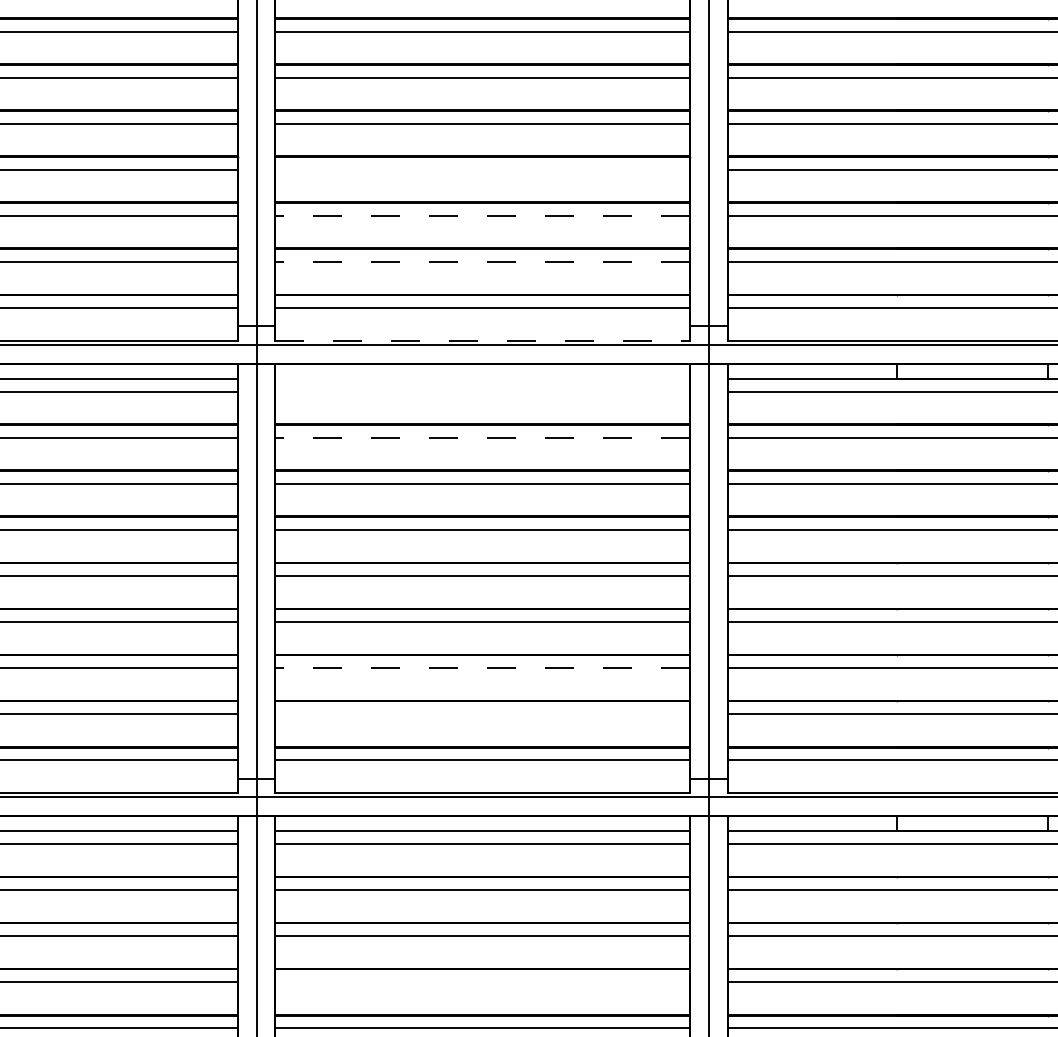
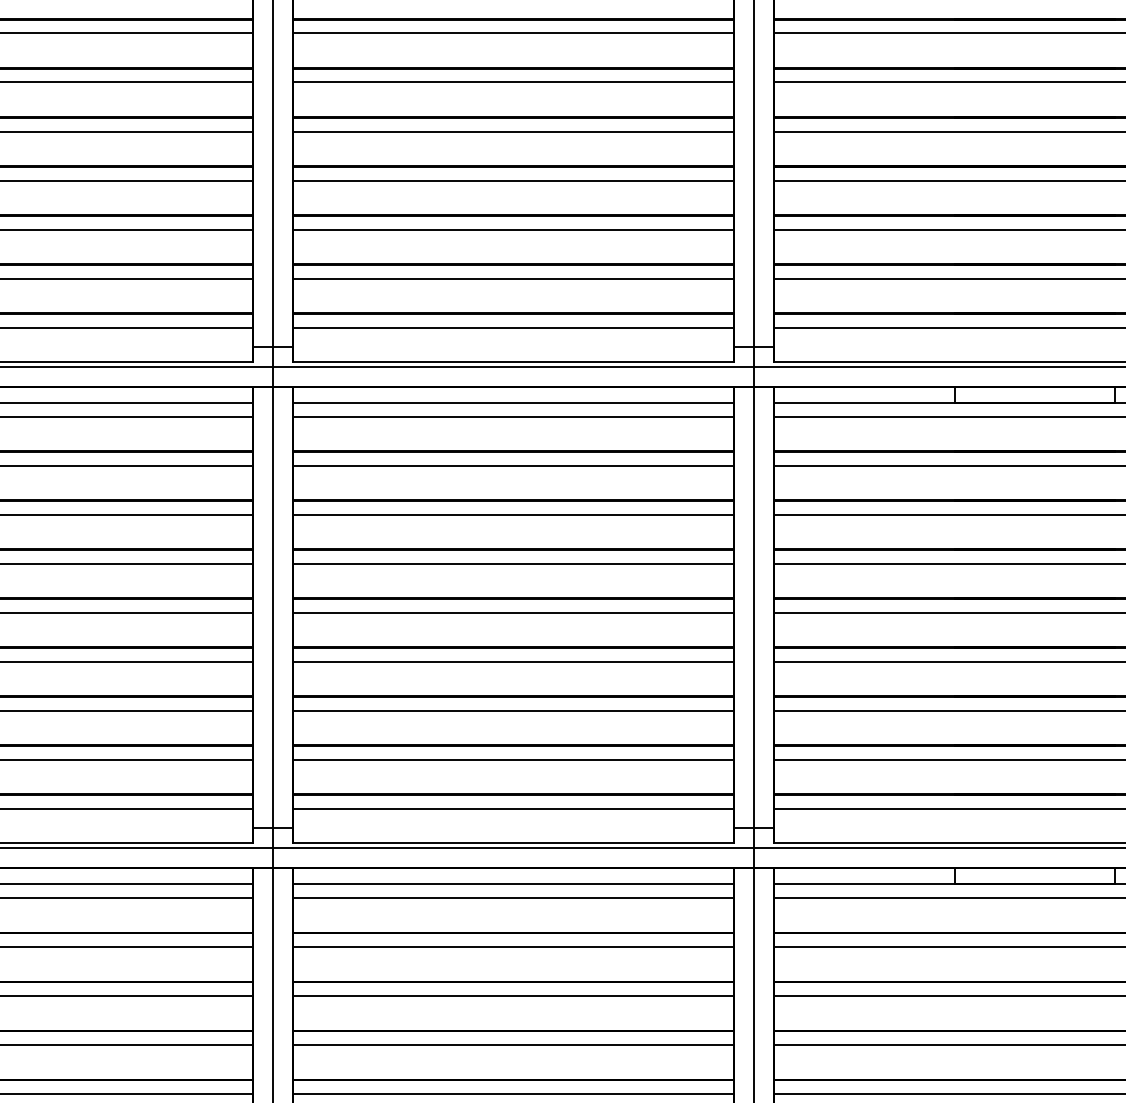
line: (482, 169) -> (513, 180), added
line: (482, 215) -> (513, 229), dashed -> solid
line: (482, 261) -> (513, 278), dashed -> solid
line: (483, 340) -> (514, 362), dashed -> solid
line: (482, 379) -> (513, 403), added
line: (482, 391) -> (513, 416), added
line: (482, 437) -> (513, 465), dashed -> solid
line: (482, 668) -> (513, 711), dashed -> solid
line: (482, 714) -> (513, 760), added
line: (482, 982) -> (513, 1045), added

